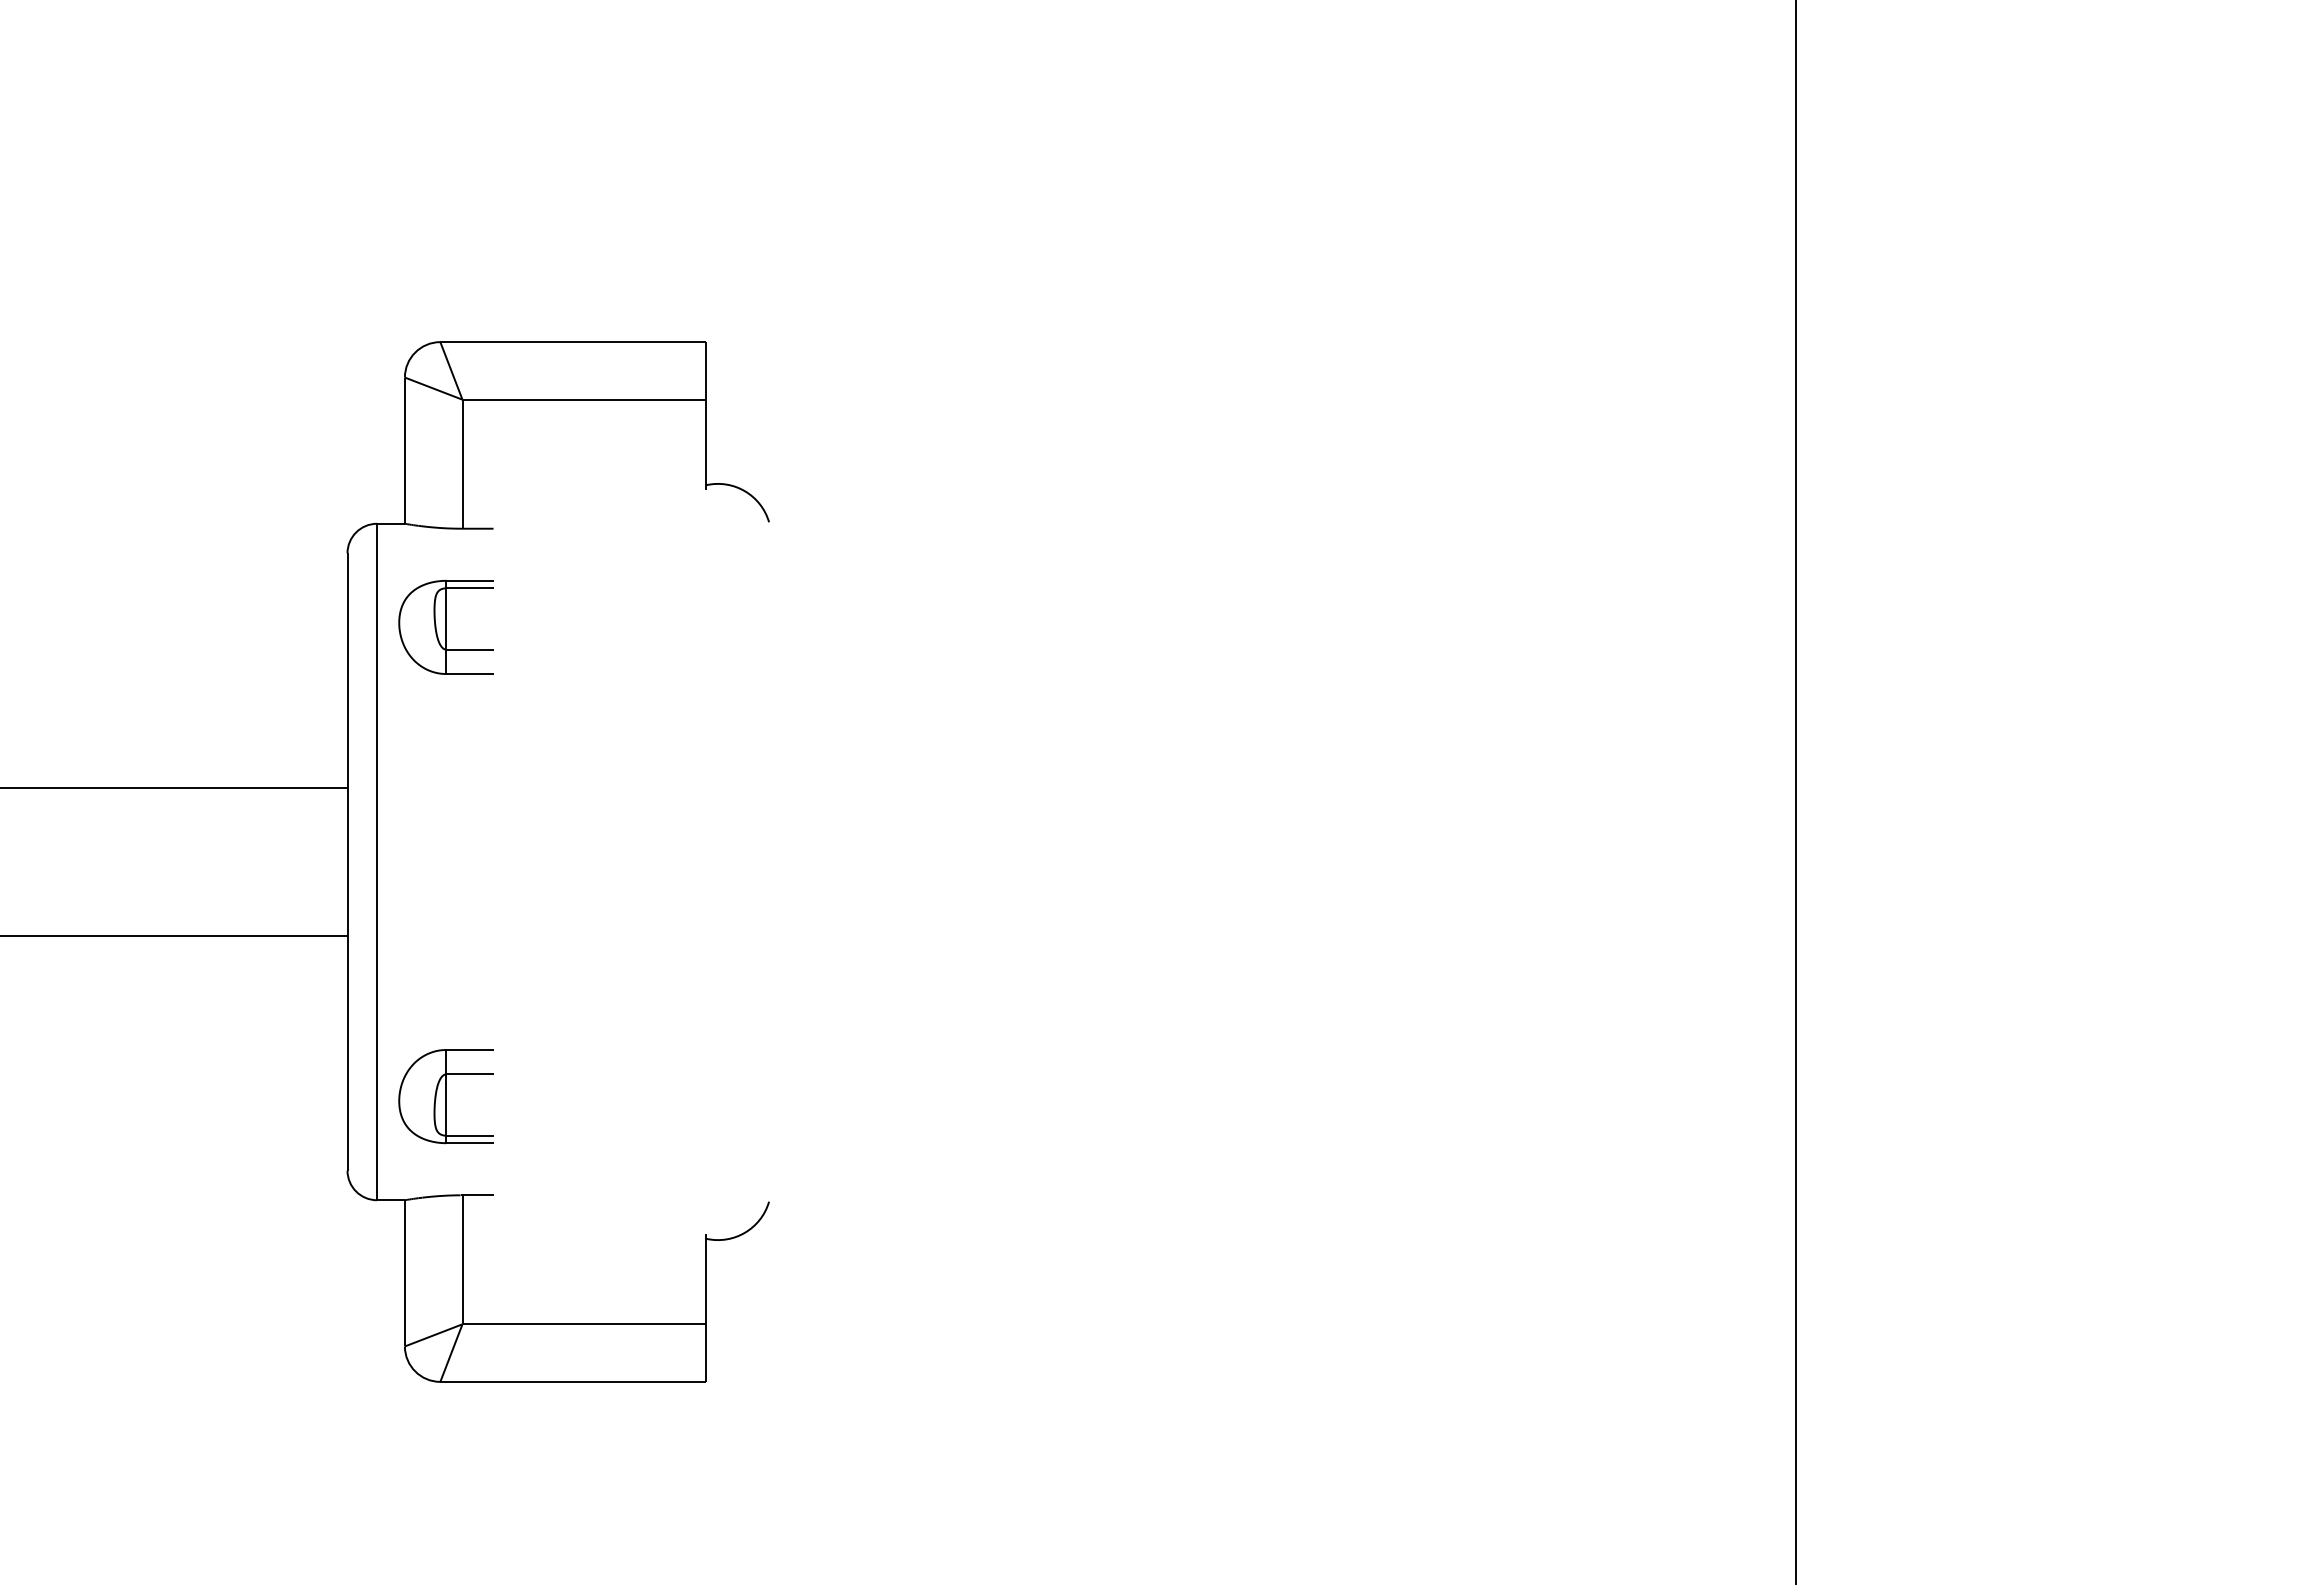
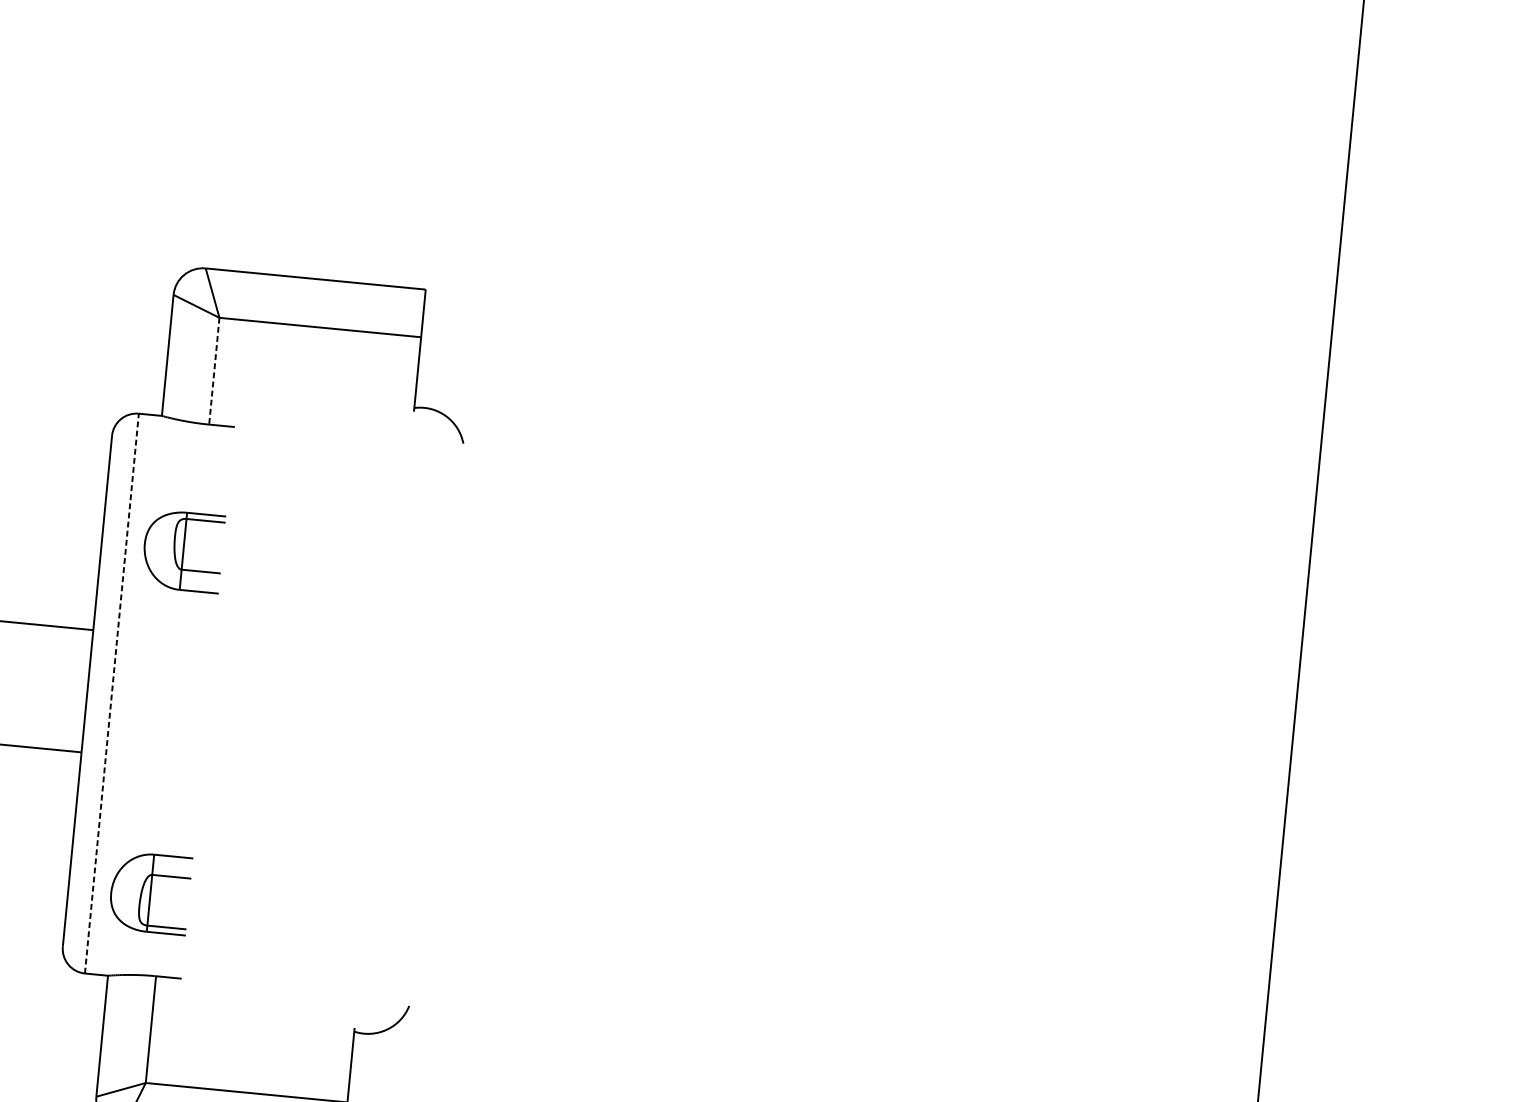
line: (462, 464) -> (214, 371), solid -> dashed
part: (445, 627) -> (182, 551), moved
line: (377, 861) -> (112, 693), solid -> dashed

